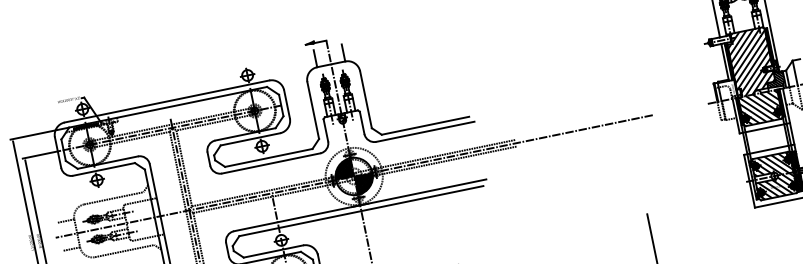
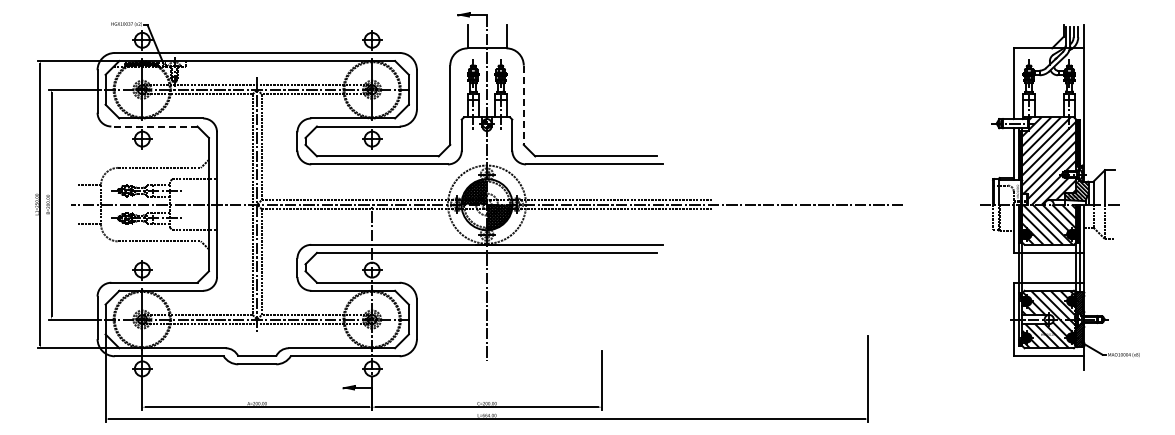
line: (365, 99) -> (523, 105), solid -> dashed
line: (103, 169) -> (153, 126), solid -> dashed

